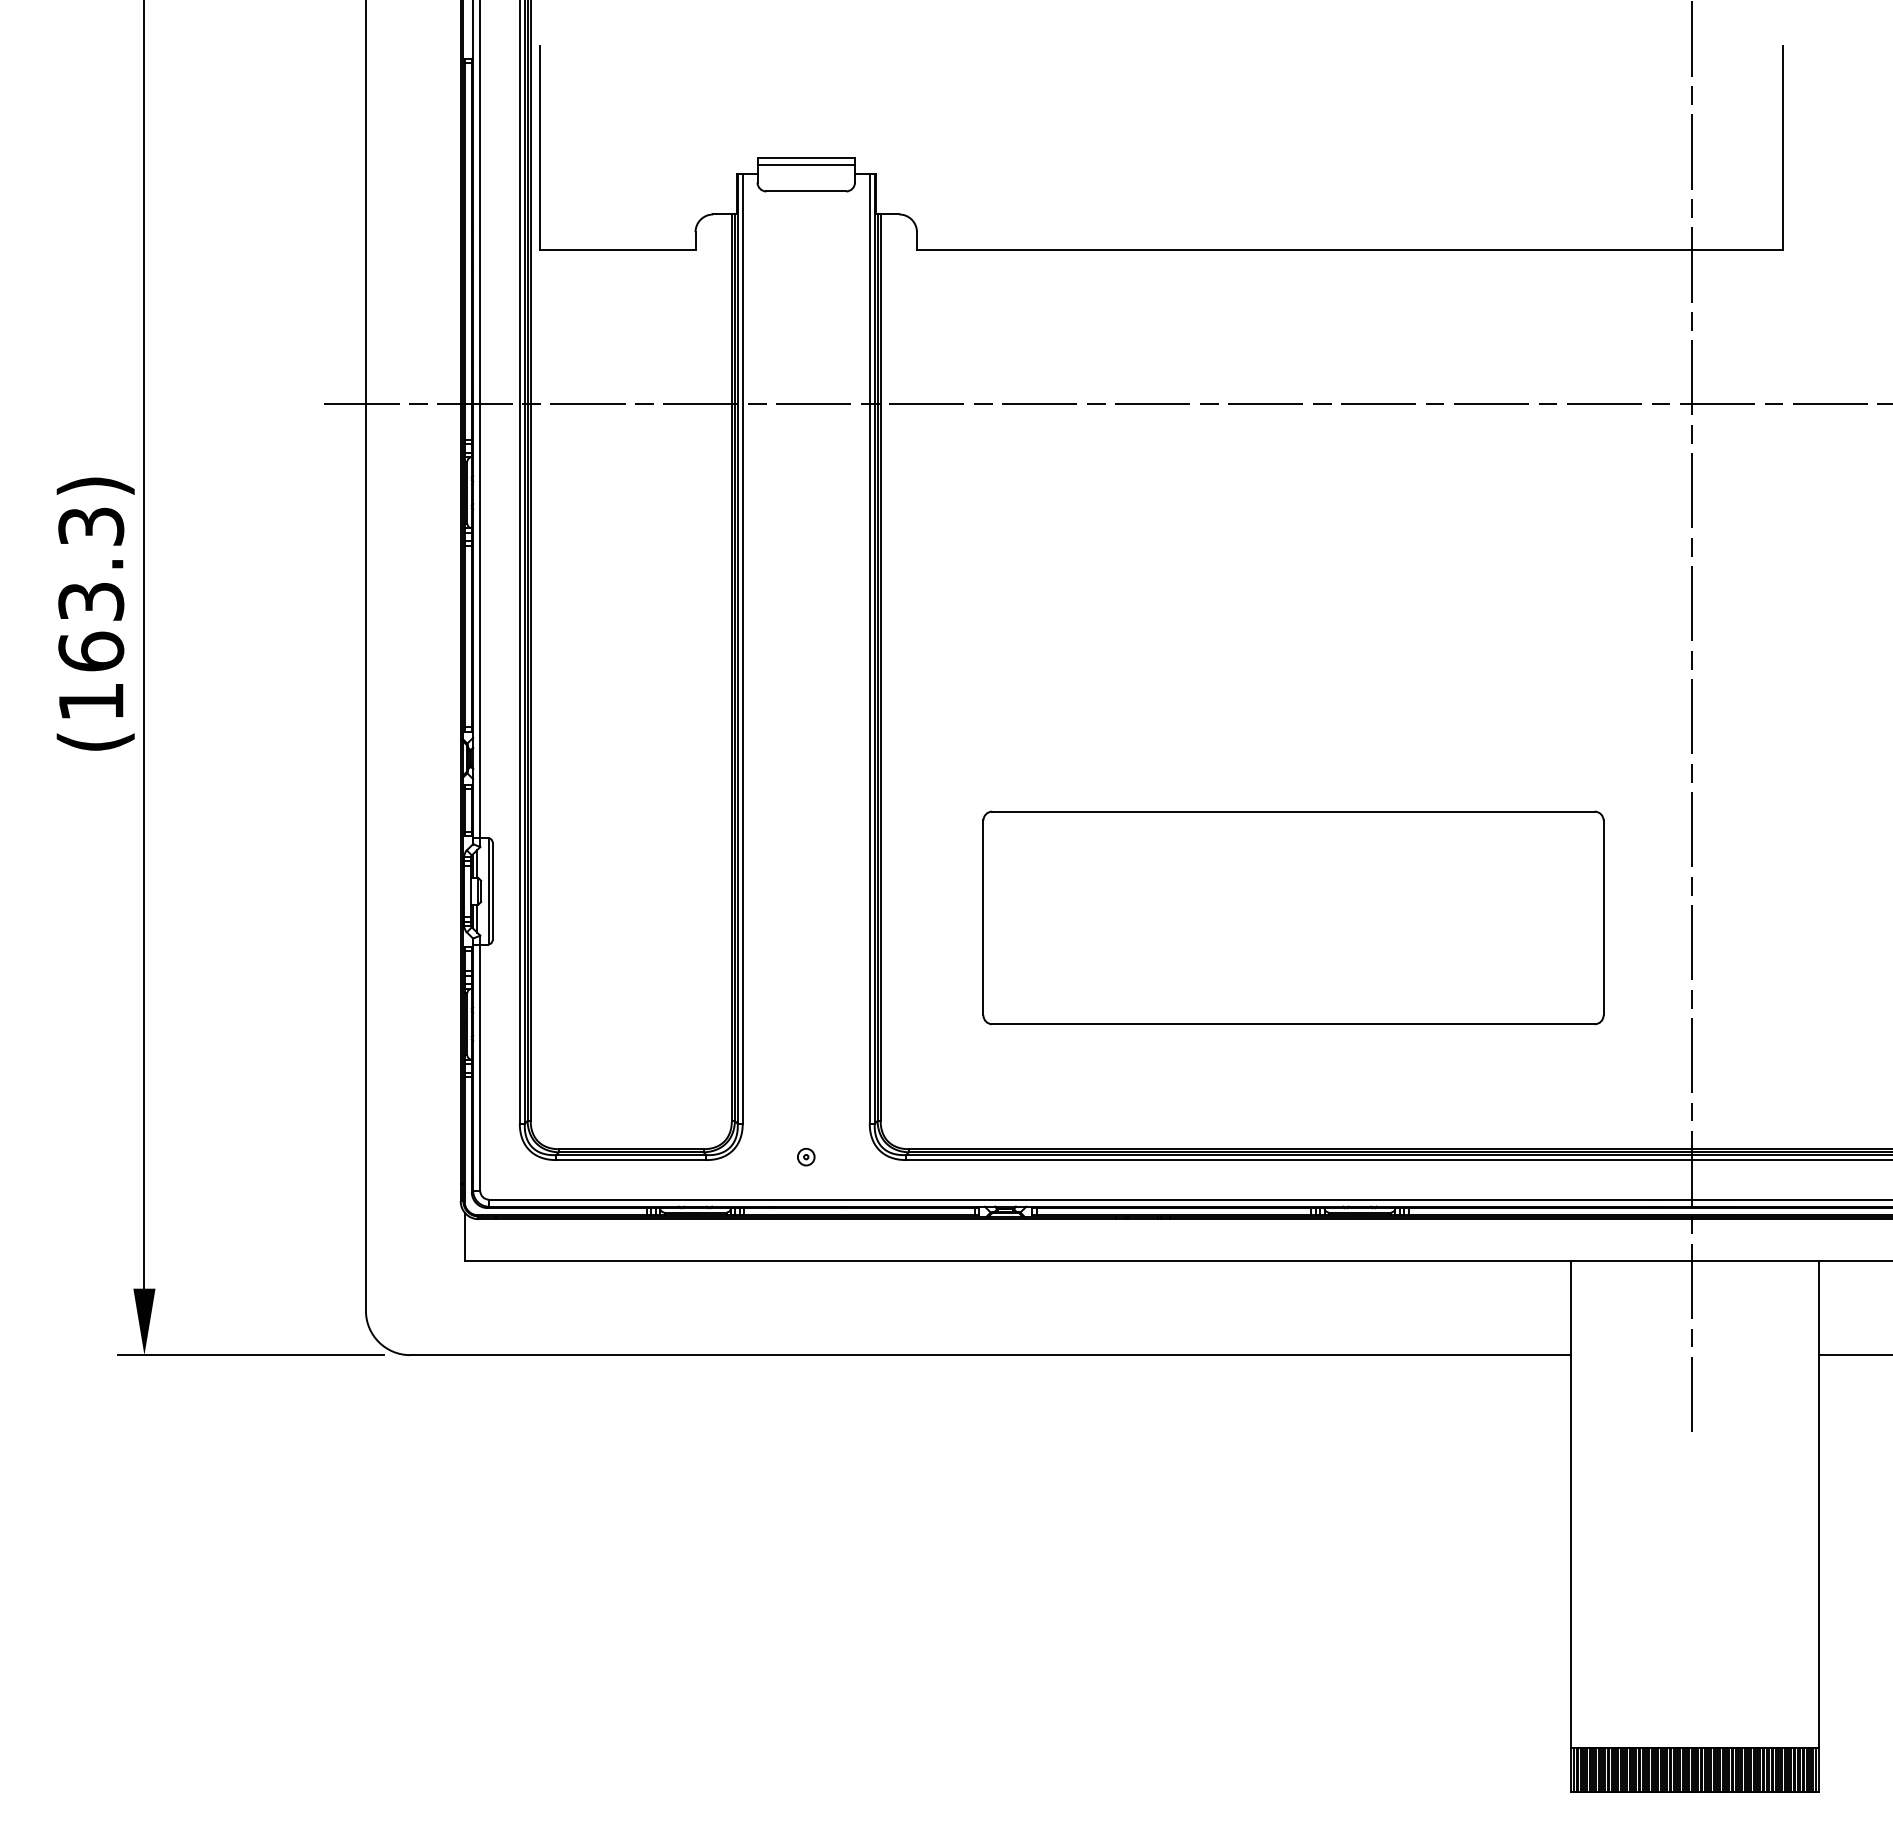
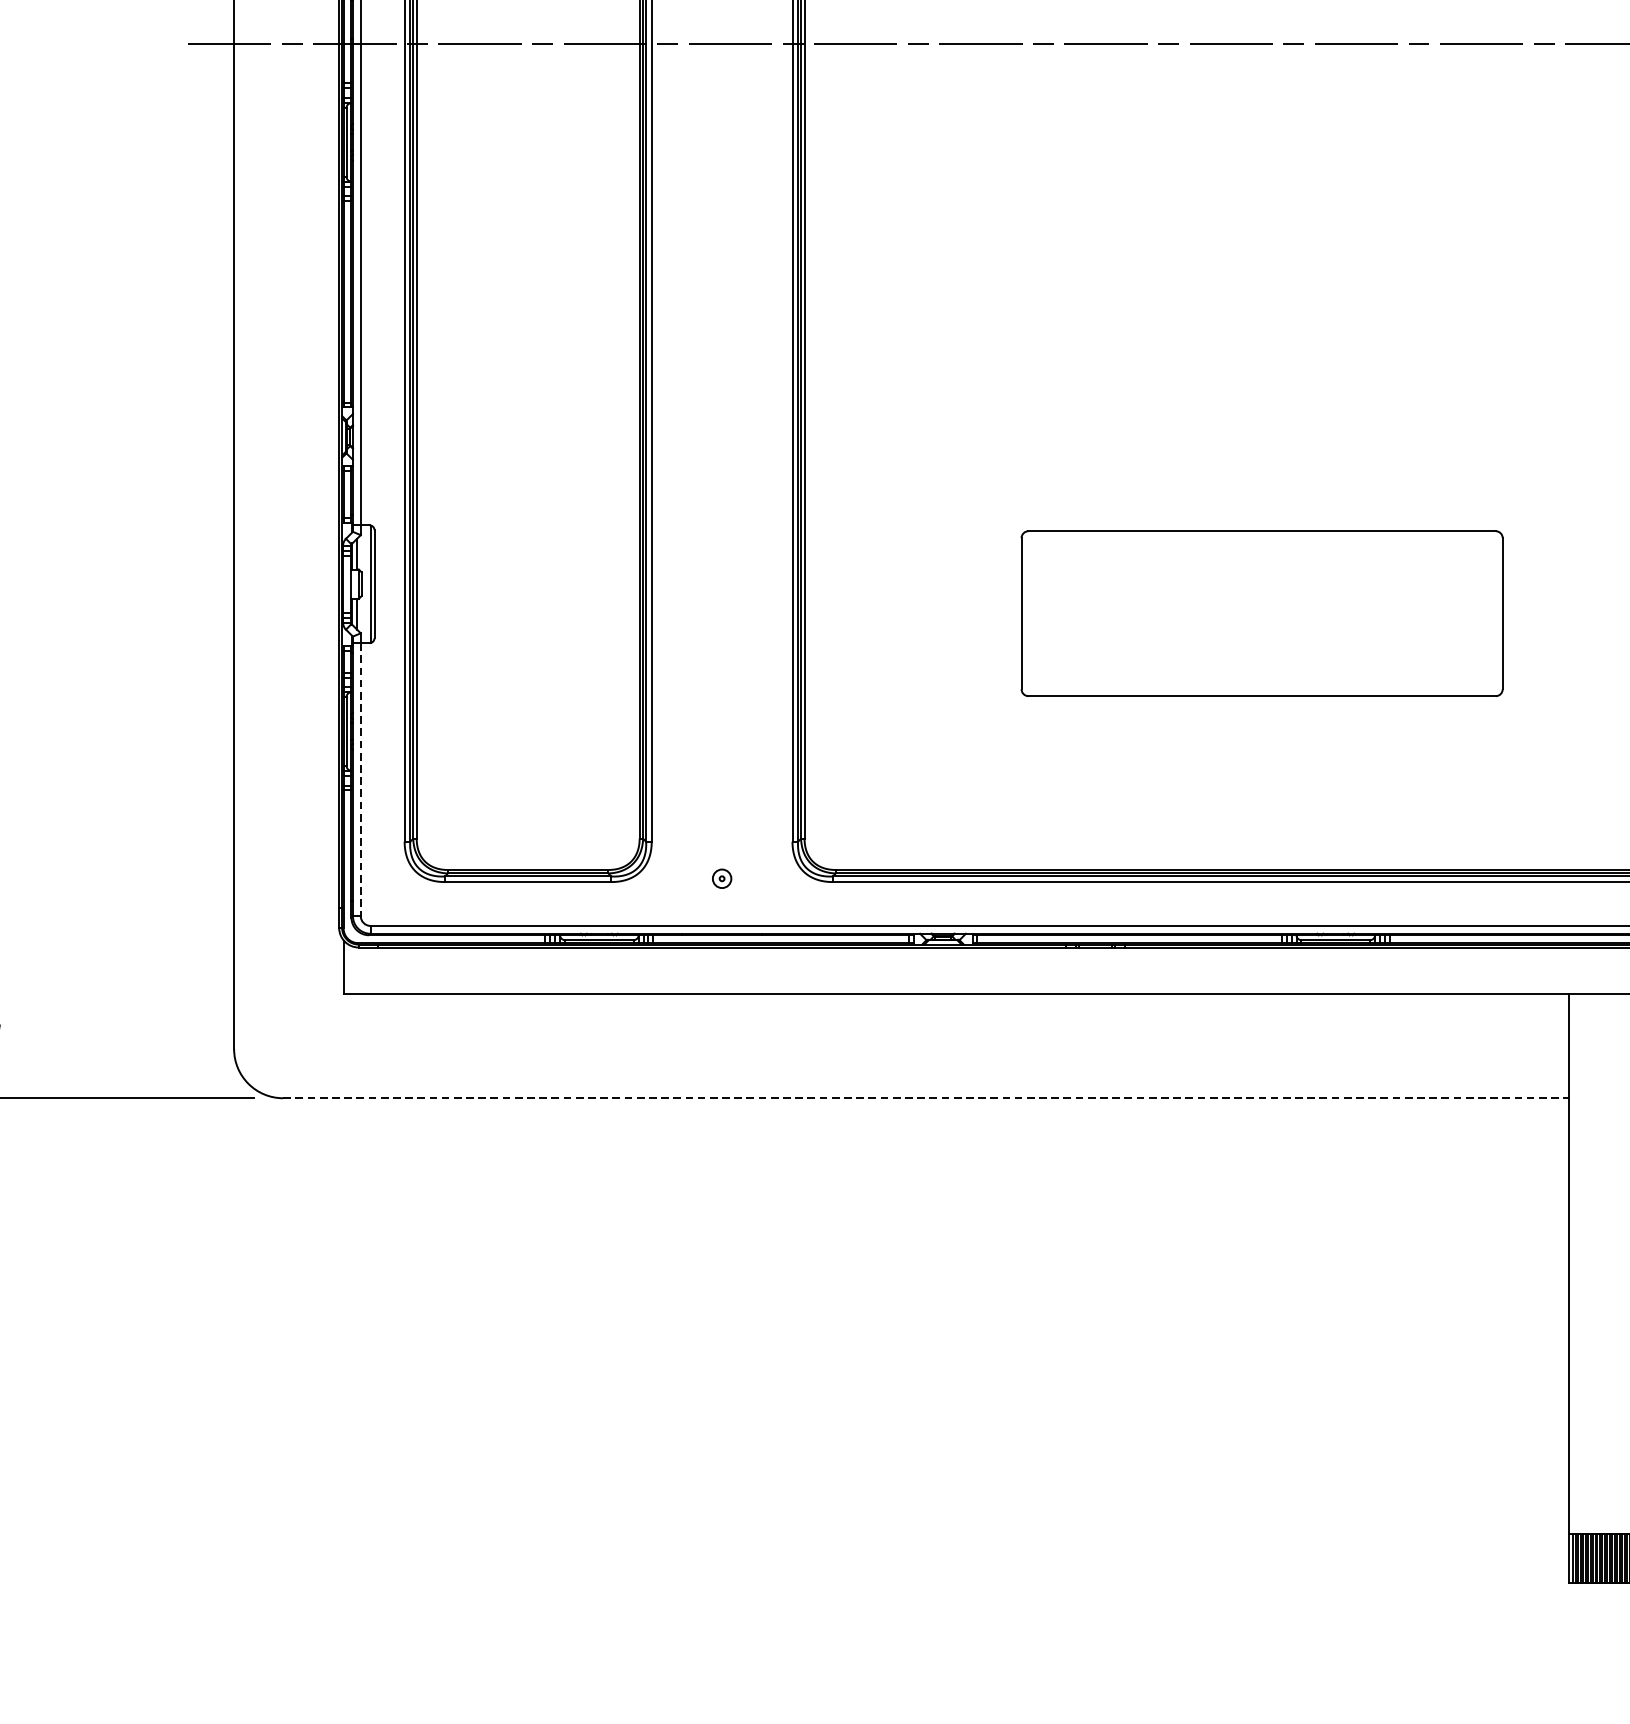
part: (1293, 917) -> (1262, 613), size x0.7
line: (480, 1068) -> (361, 780), solid -> dashed
line: (991, 1355) -> (927, 1098), solid -> dashed

